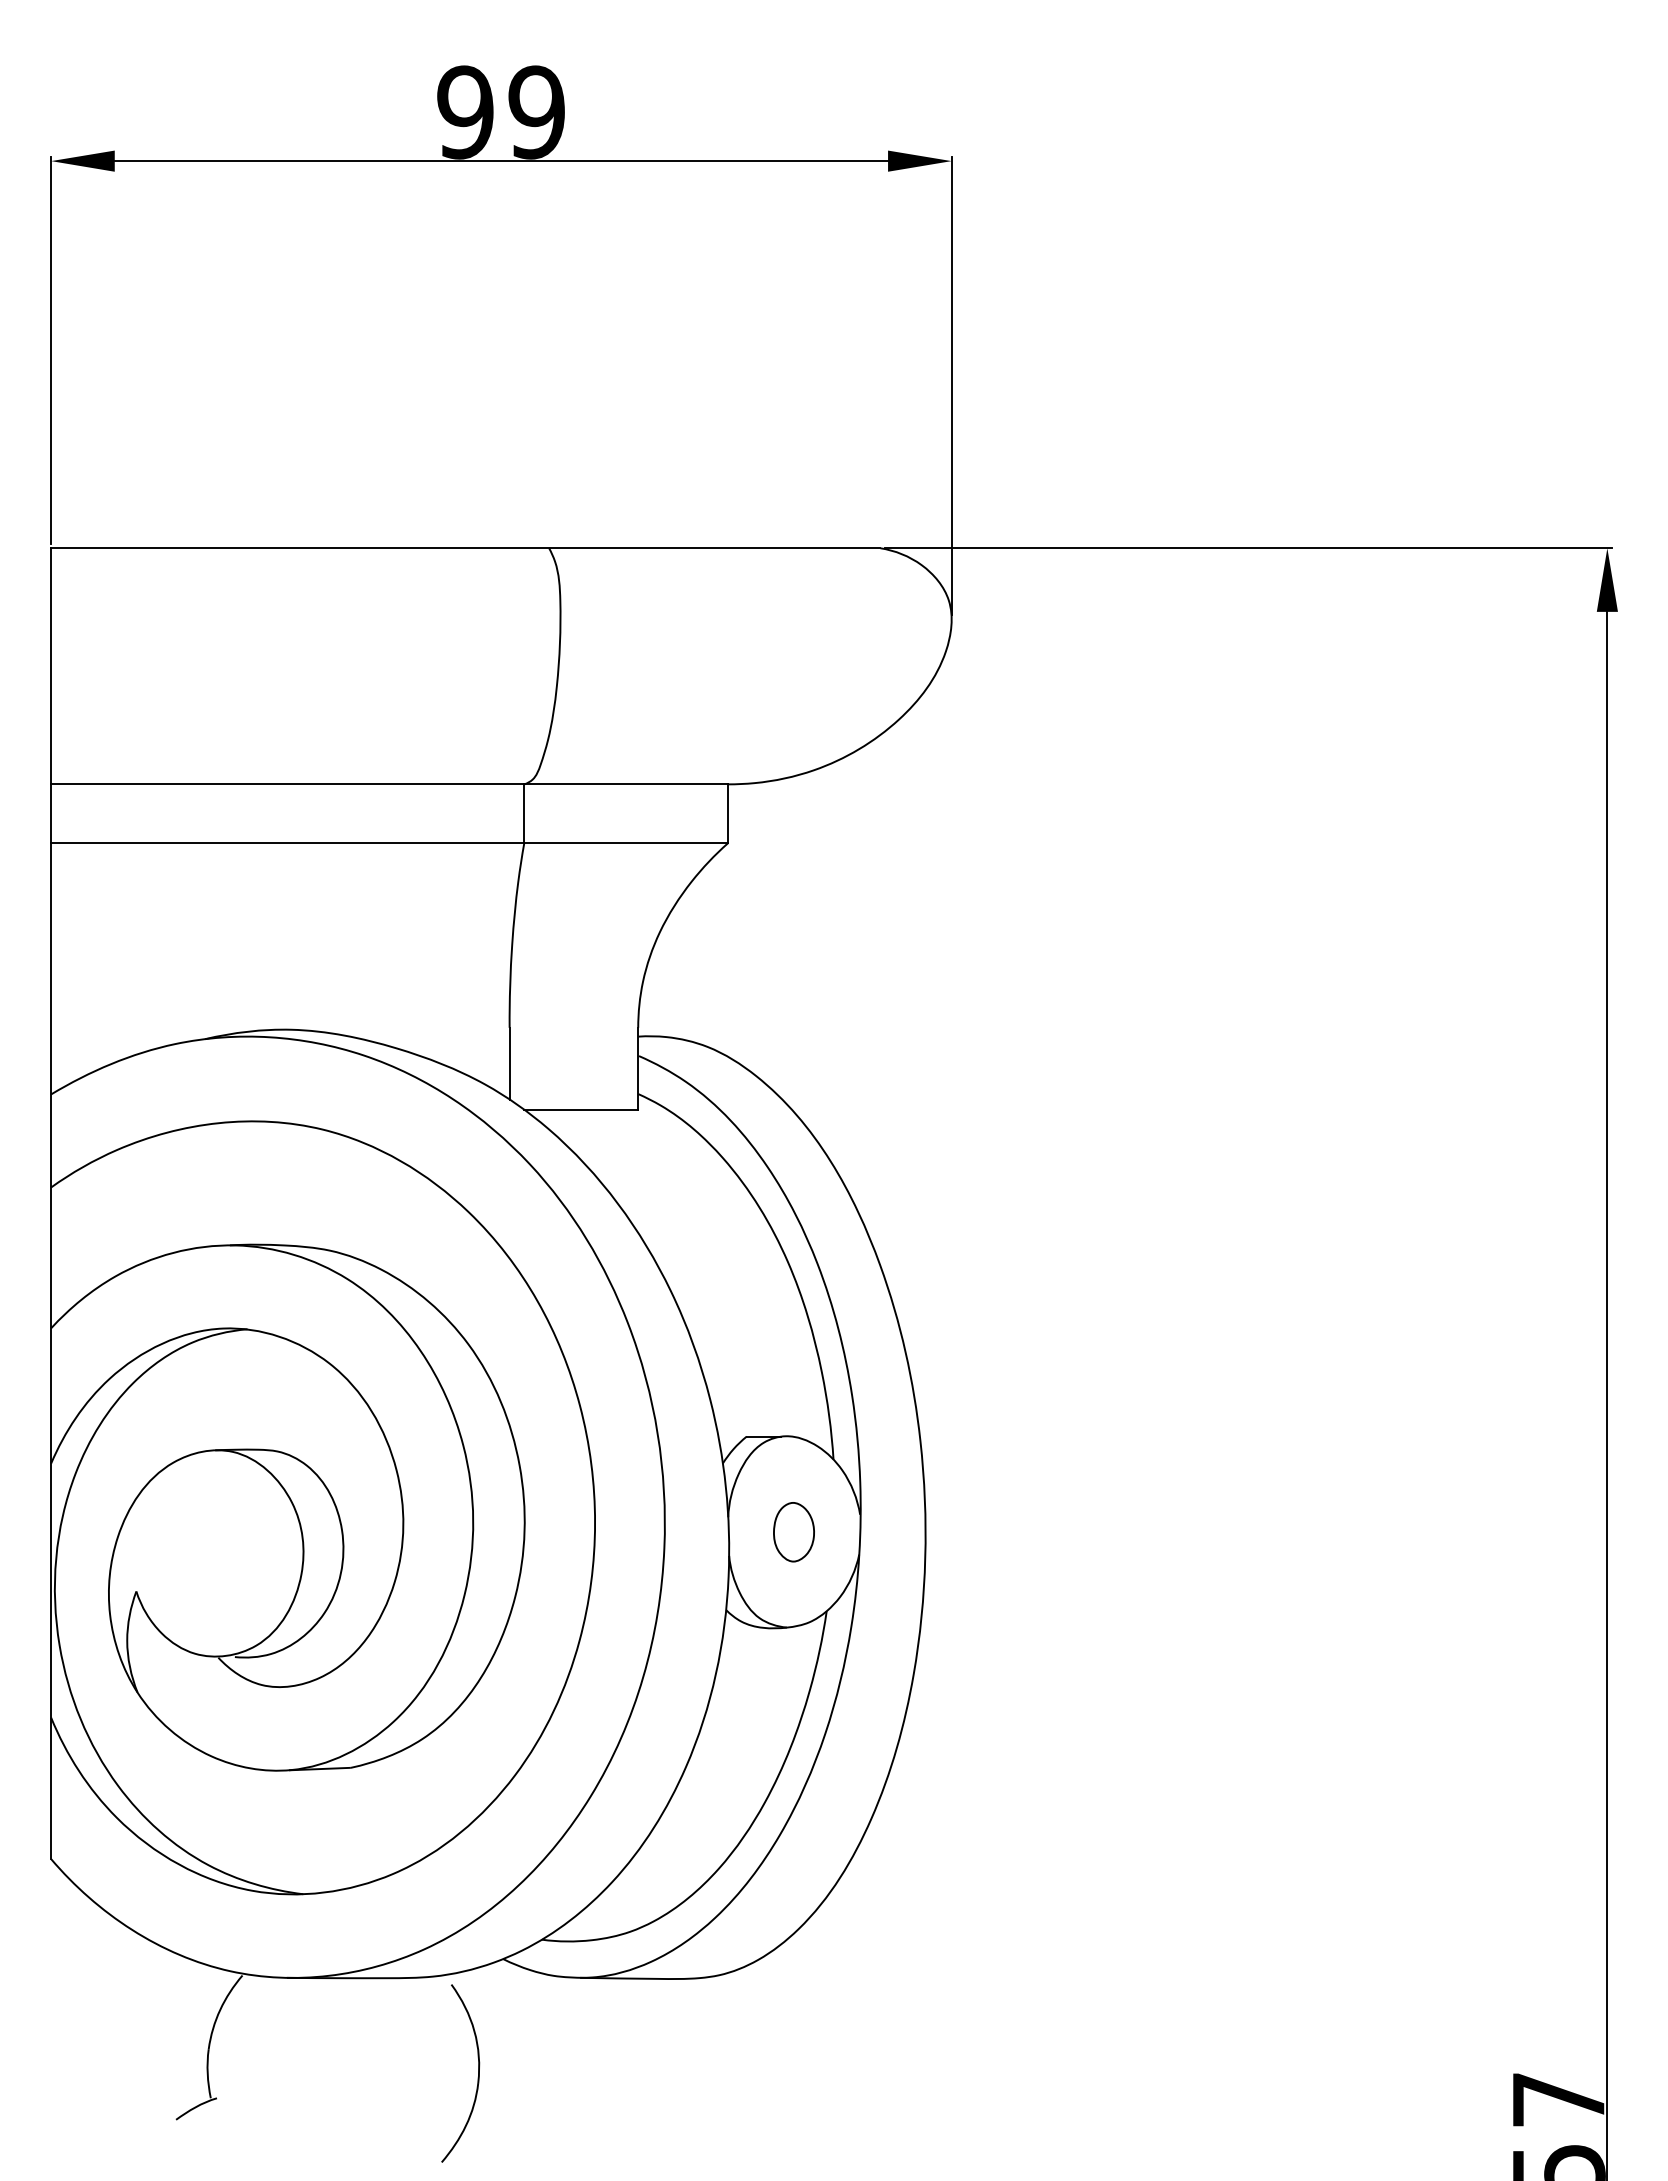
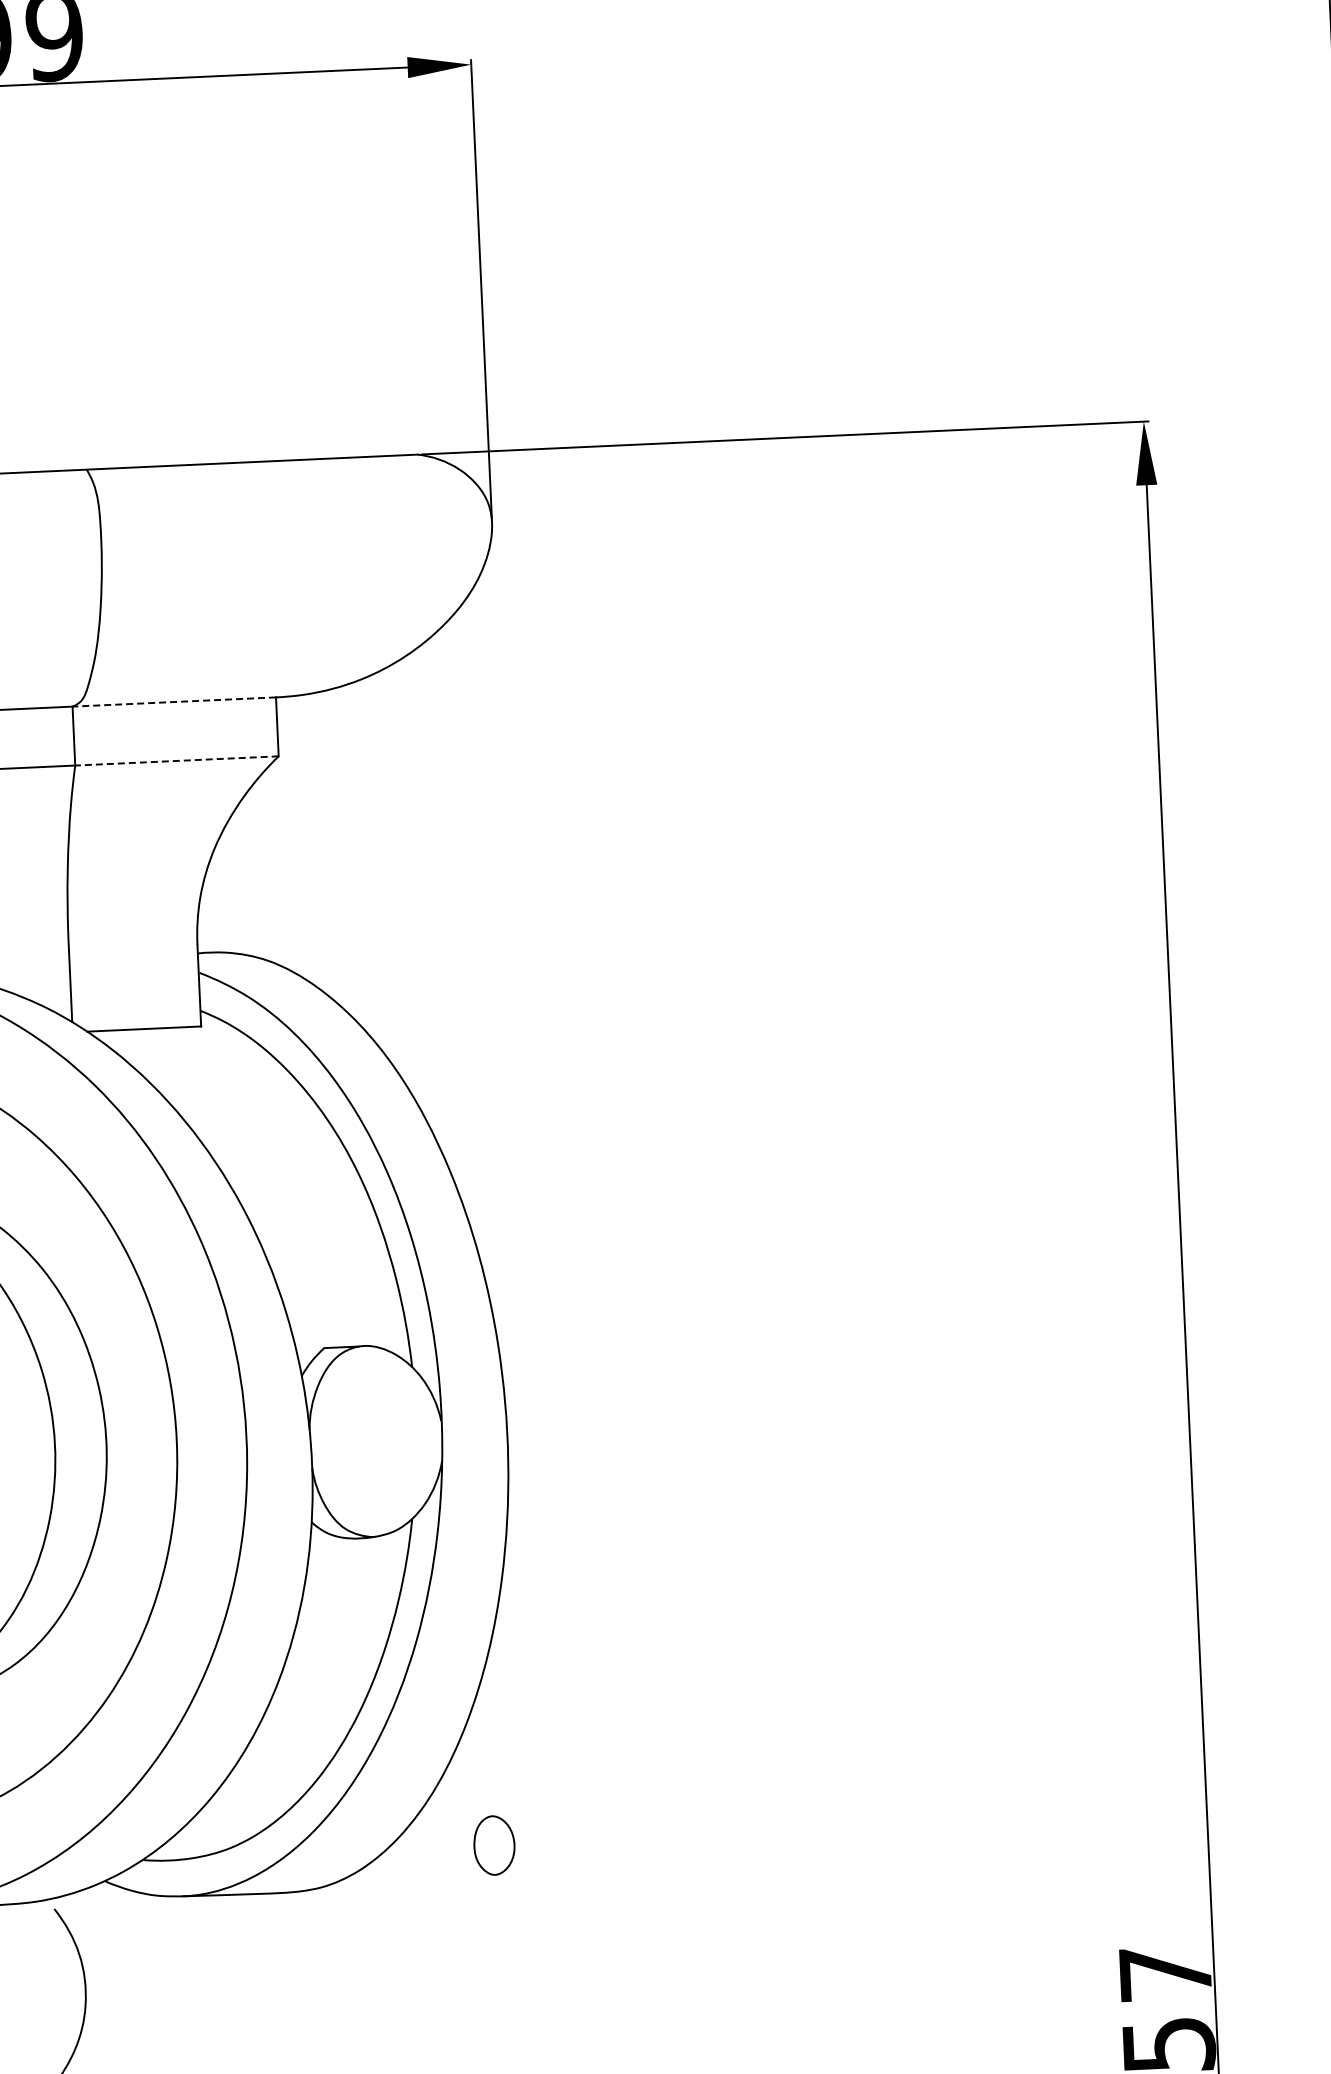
line: (626, 784) -> (174, 702), solid -> dashed
line: (626, 843) -> (177, 761), solid -> dashed
part: (793, 1532) -> (493, 1845), moved

